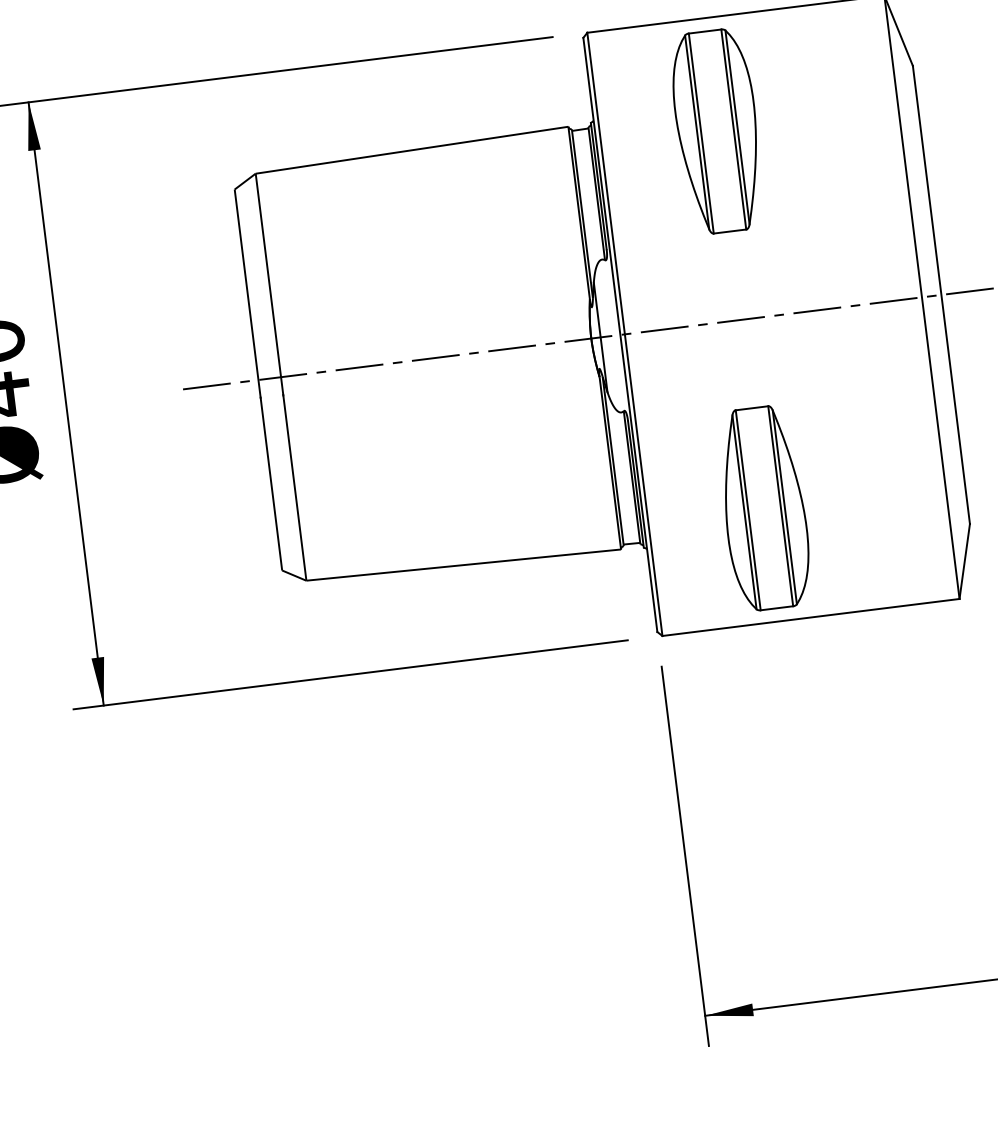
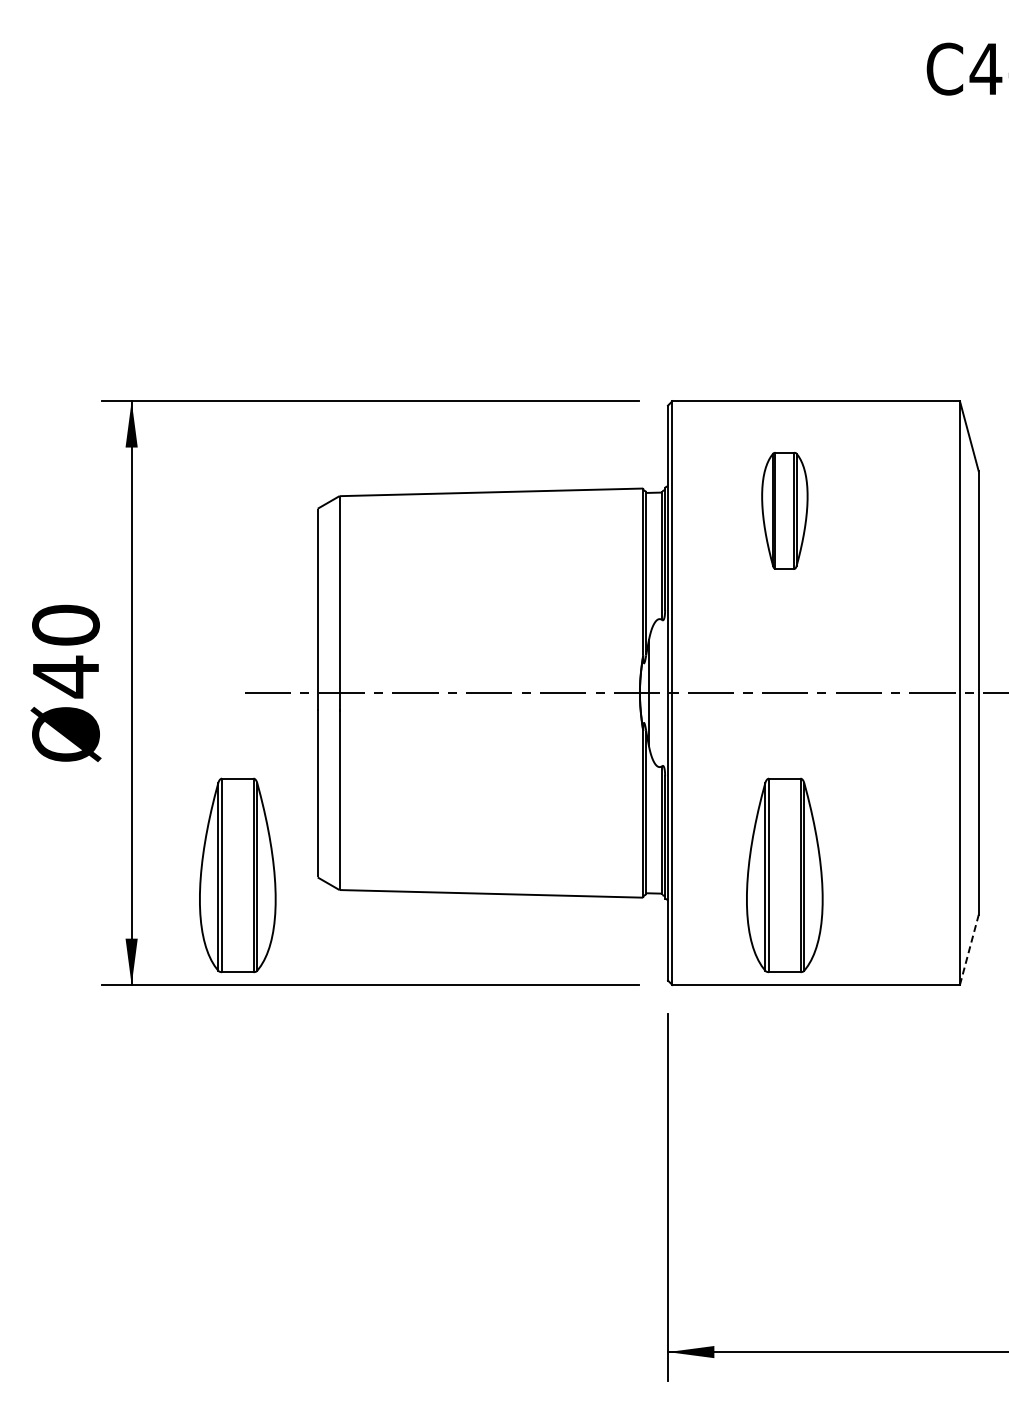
part: (717, 131) -> (784, 510), size x0.6
line: (964, 561) -> (969, 949), solid -> dashed
part: (199, 578) -> (237, 875), added

